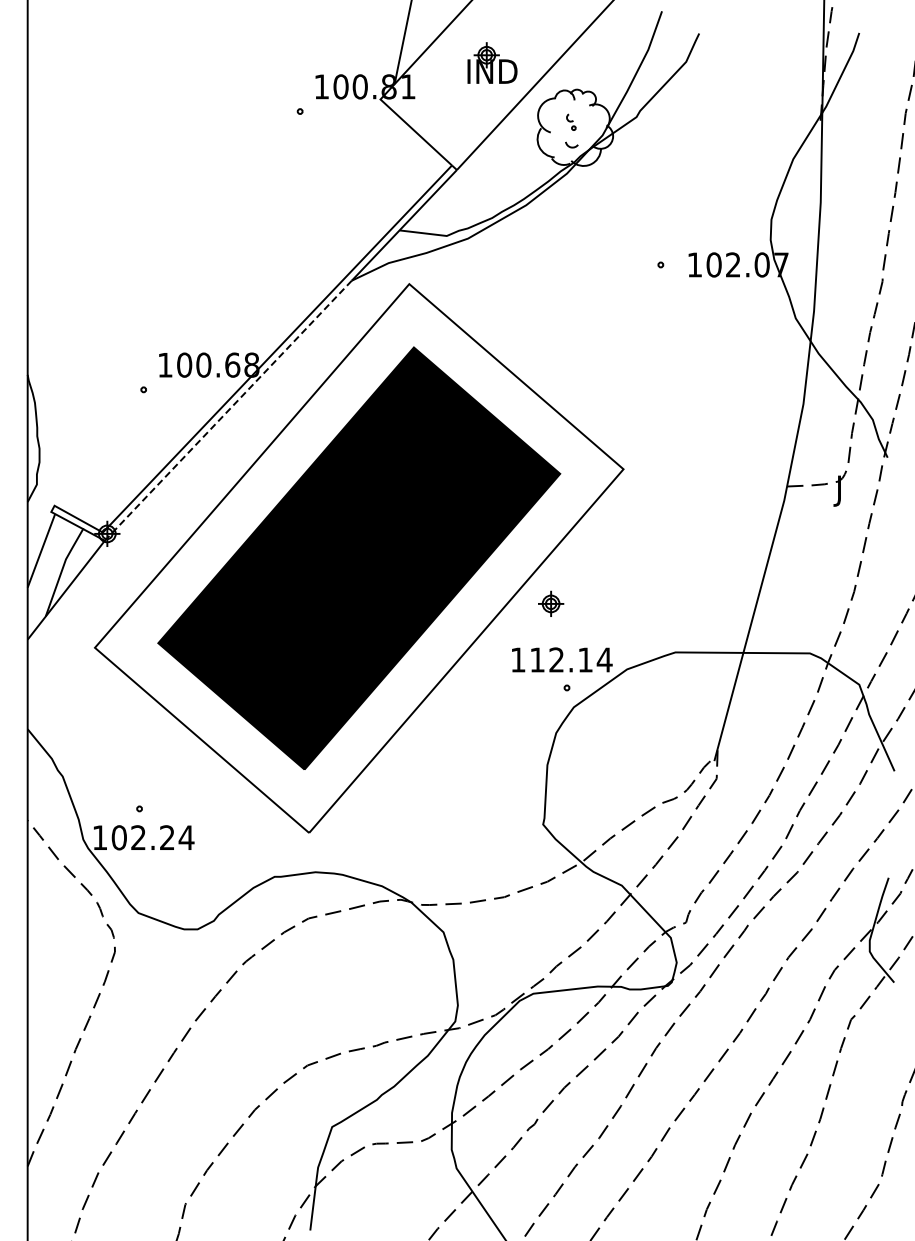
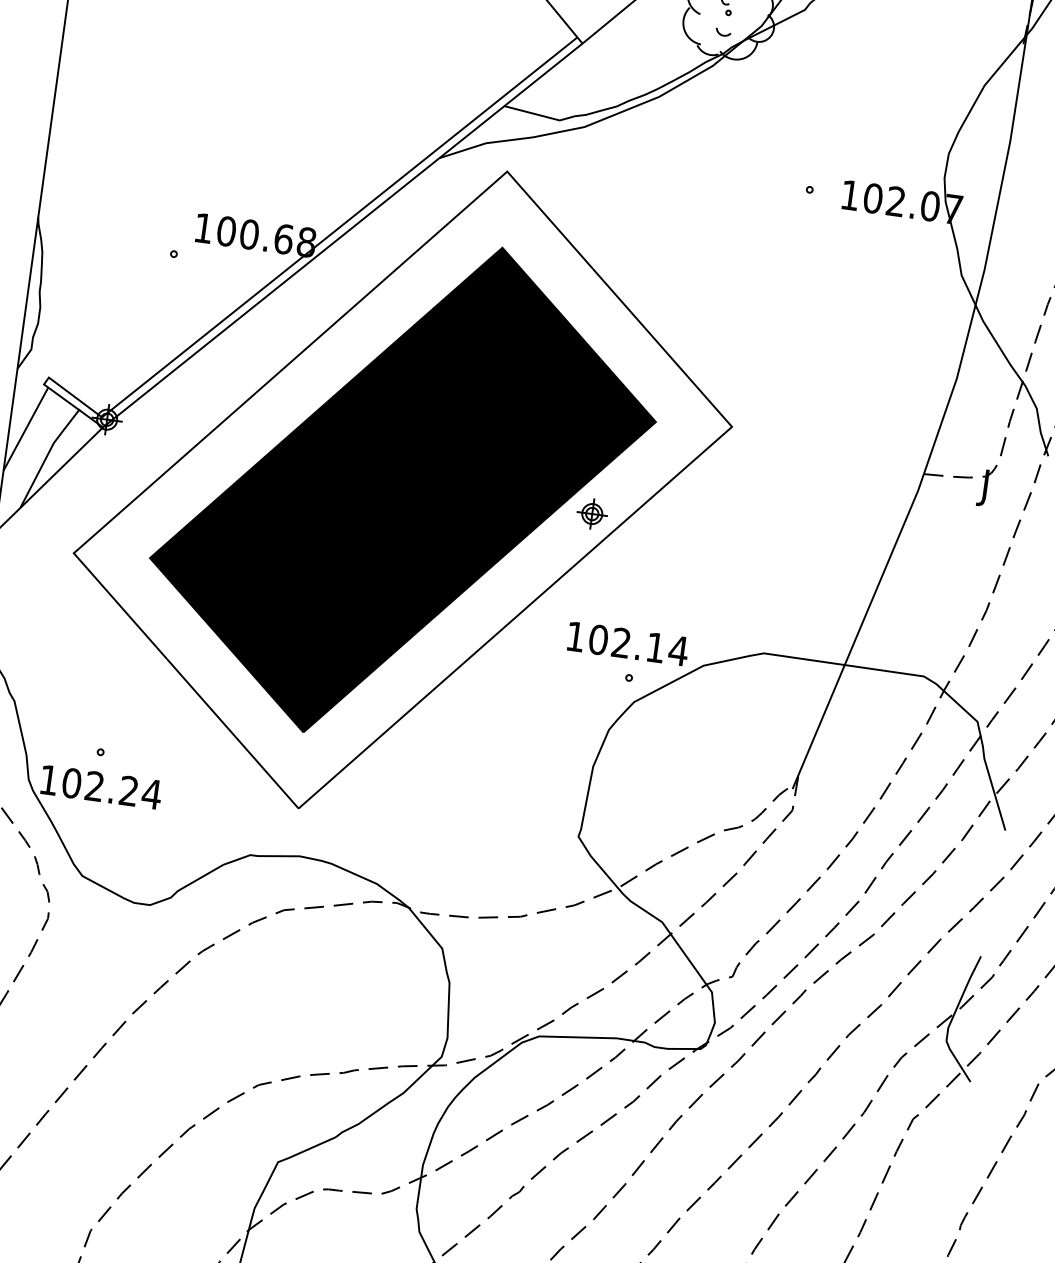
line: (228, 411) -> (271, 293), dashed -> solid
part: (551, 603) -> (592, 513), moved
text: (537, 659) -> (598, 639), 112.14 -> 102.14

